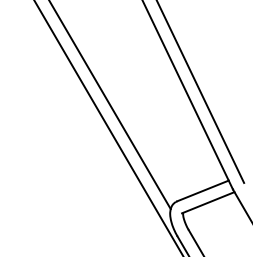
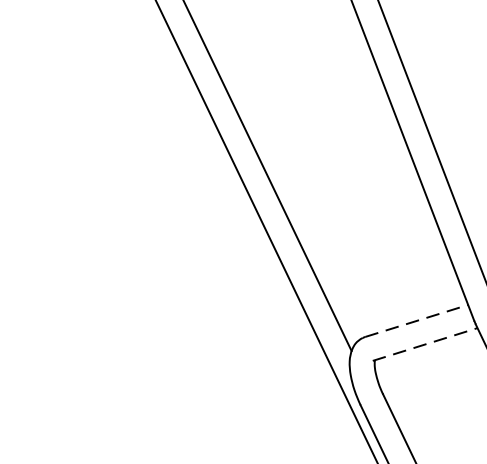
line: (202, 190) -> (415, 319), solid -> dashed
line: (208, 202) -> (425, 344), solid -> dashed

